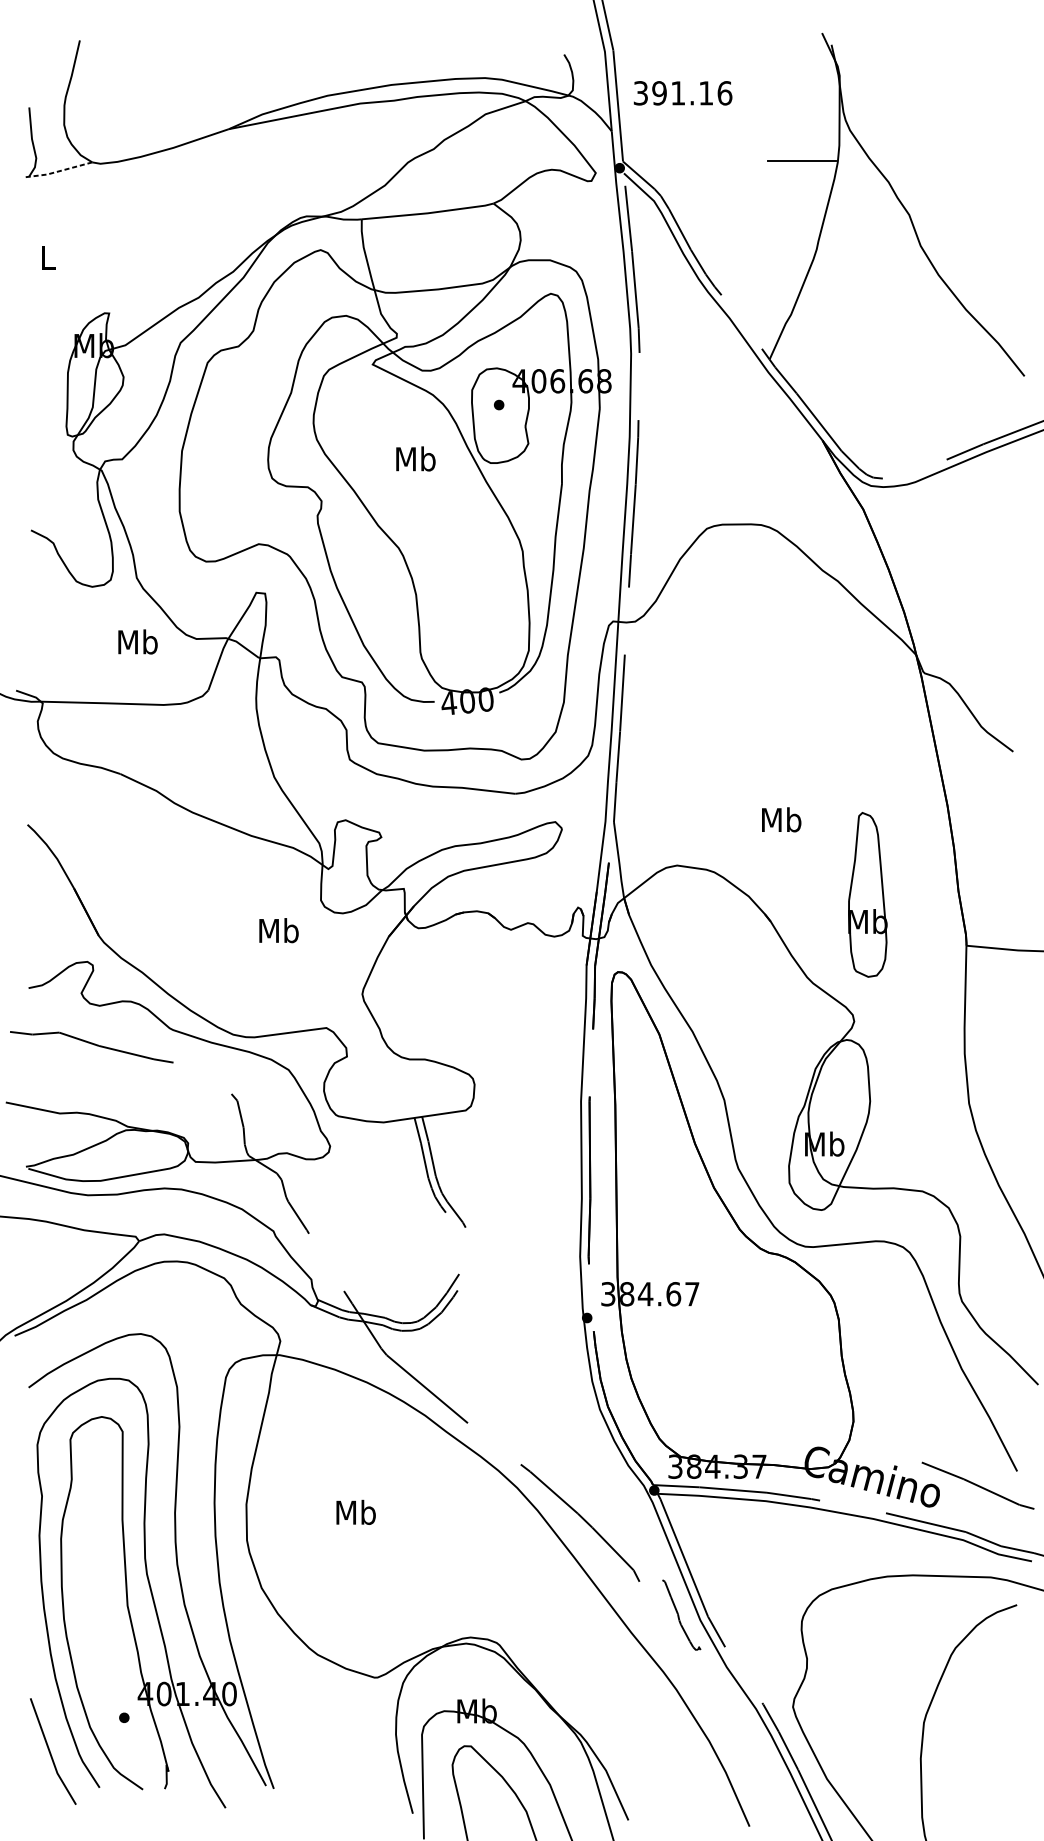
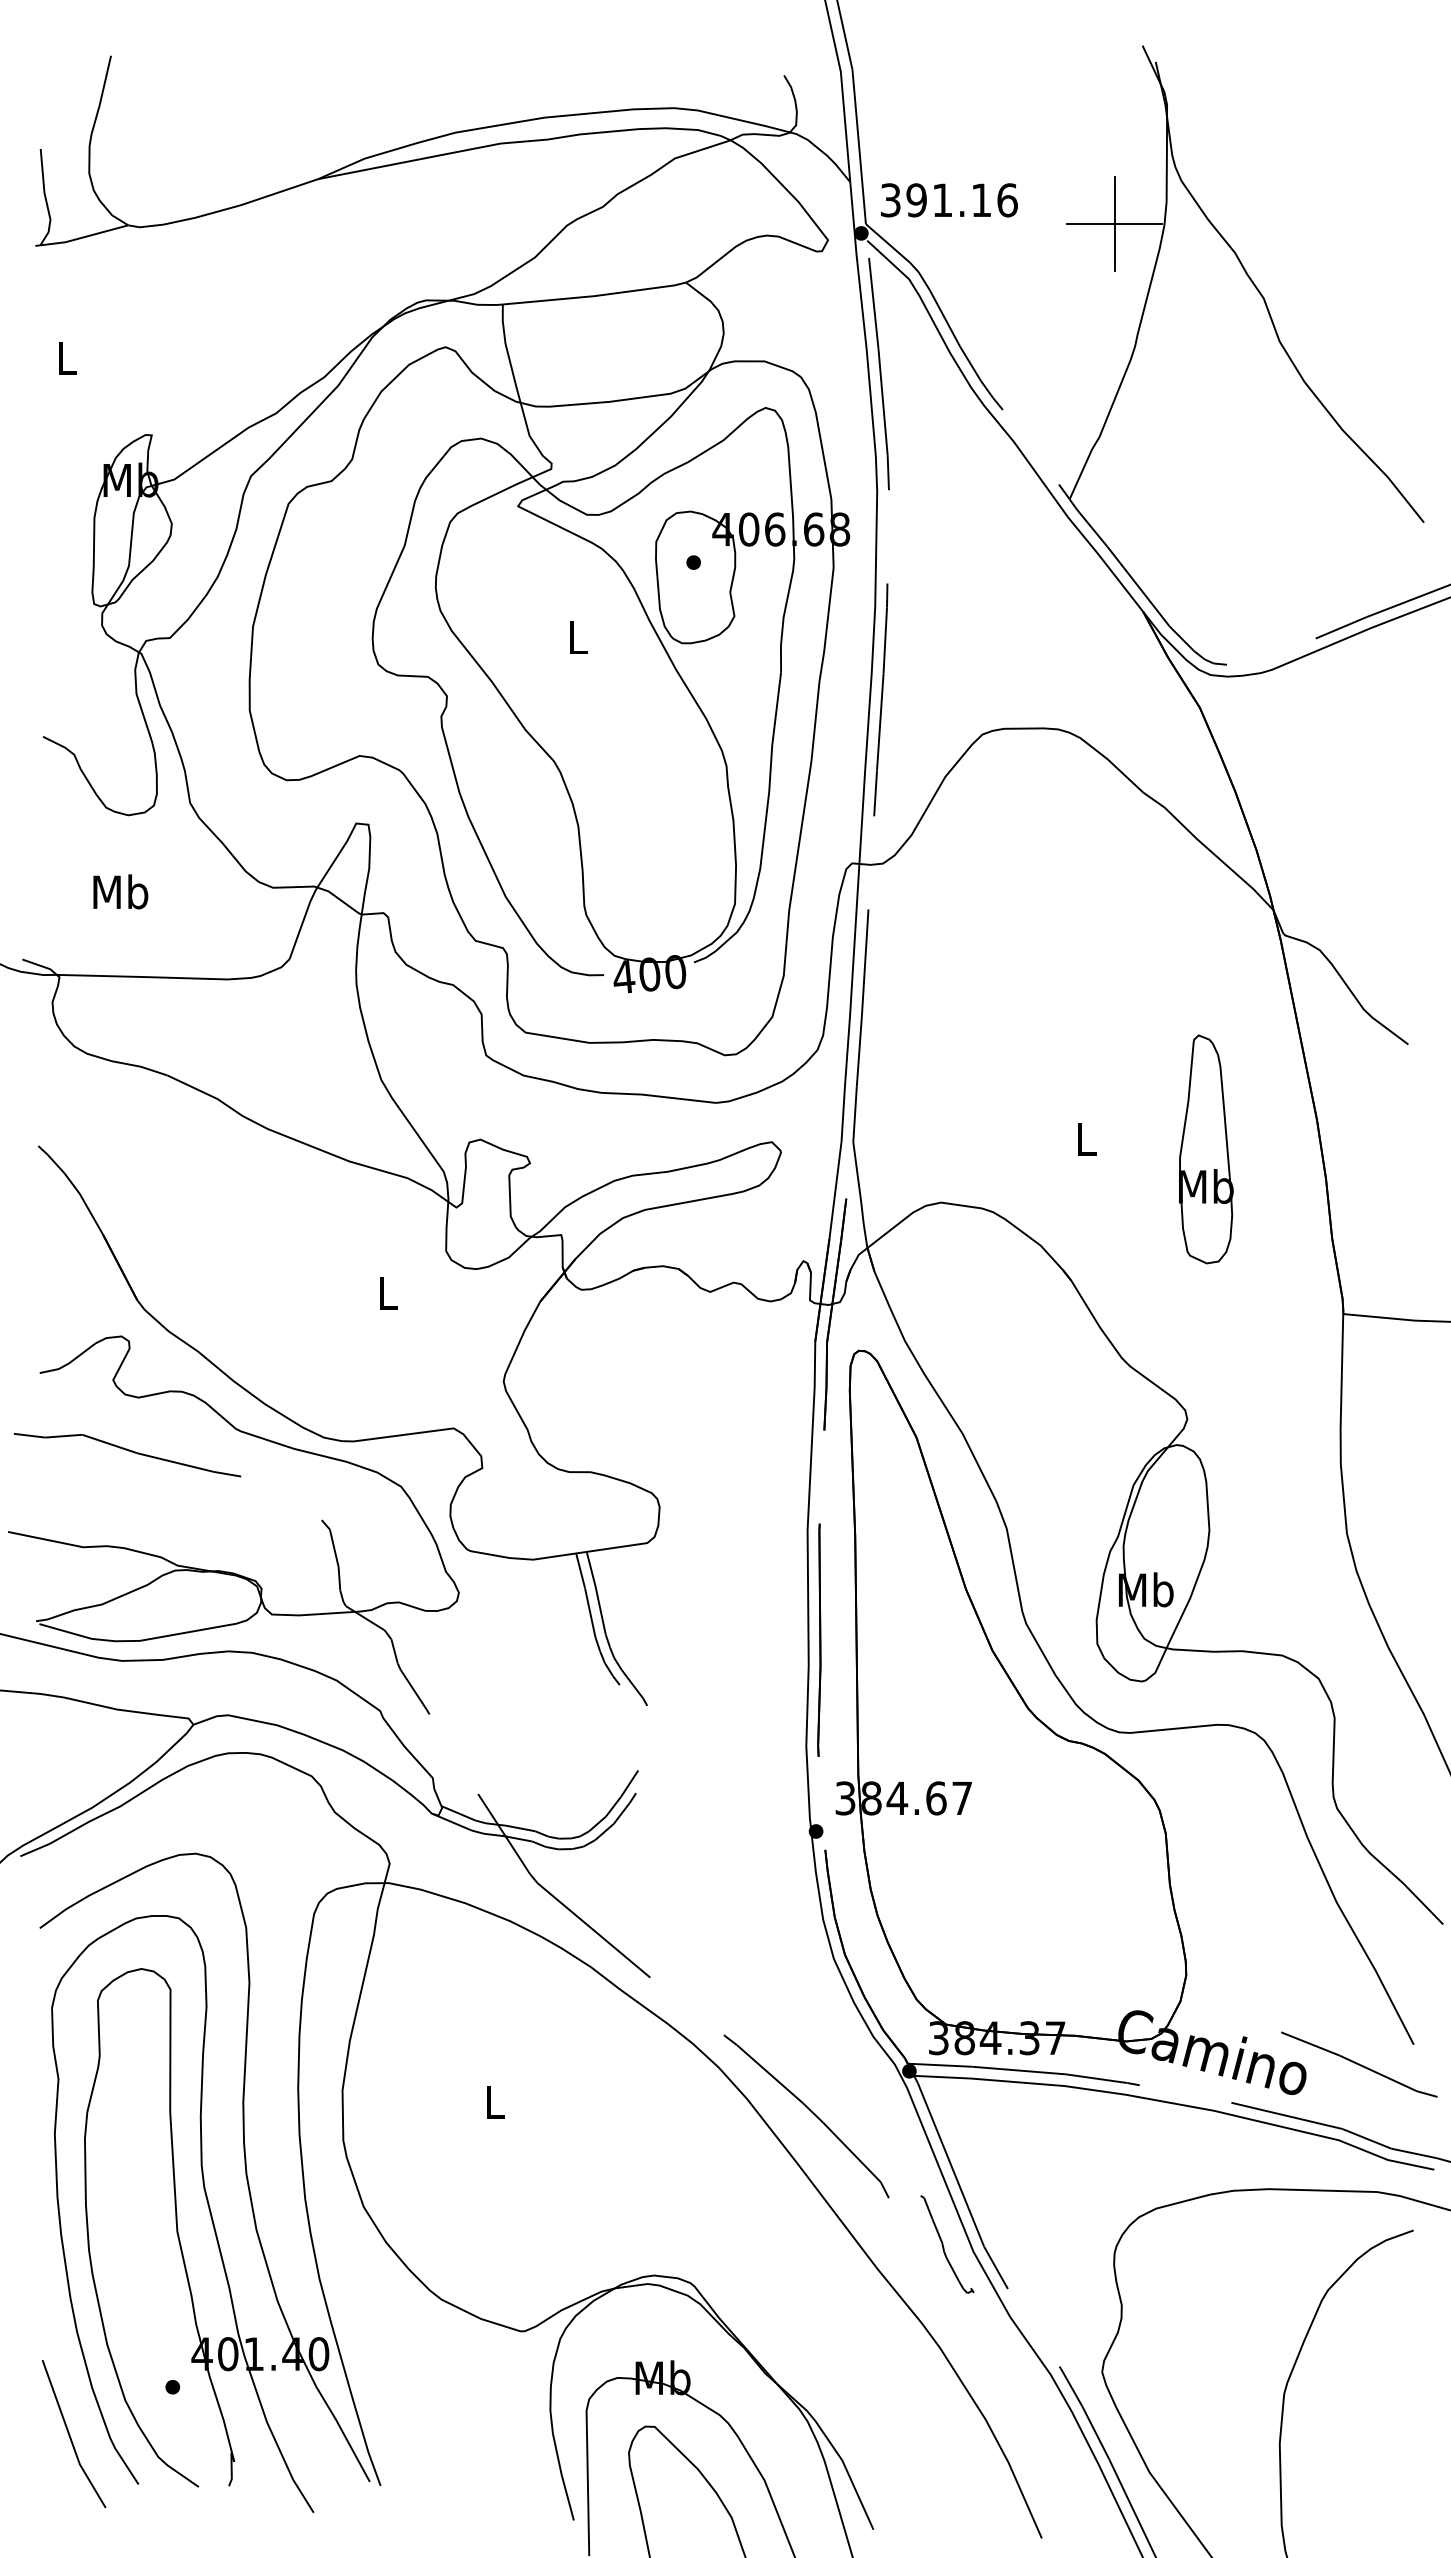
text: (683, 93) -> (949, 200), moved
line: (801, 161) -> (1114, 223), added
line: (58, 171) -> (81, 237), dashed -> solid
text: (415, 458) -> (577, 637), Mb -> L
text: (137, 641) -> (120, 891), moved
text: (781, 819) -> (1086, 1138), Mb -> L
part: (868, 894) -> (1206, 1149), moved
text: (278, 930) -> (387, 1292), Mb -> L
text: (355, 1512) -> (494, 2101), Mb -> L

